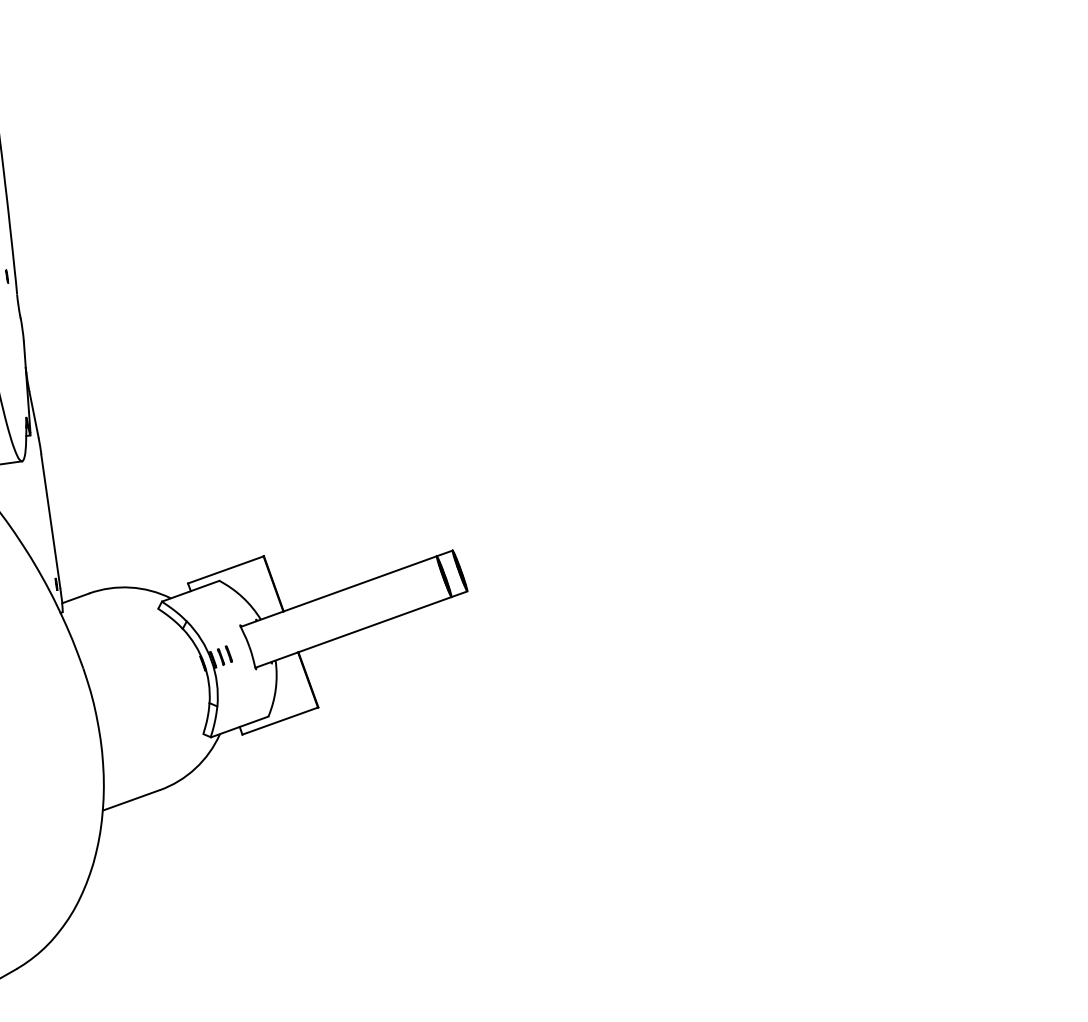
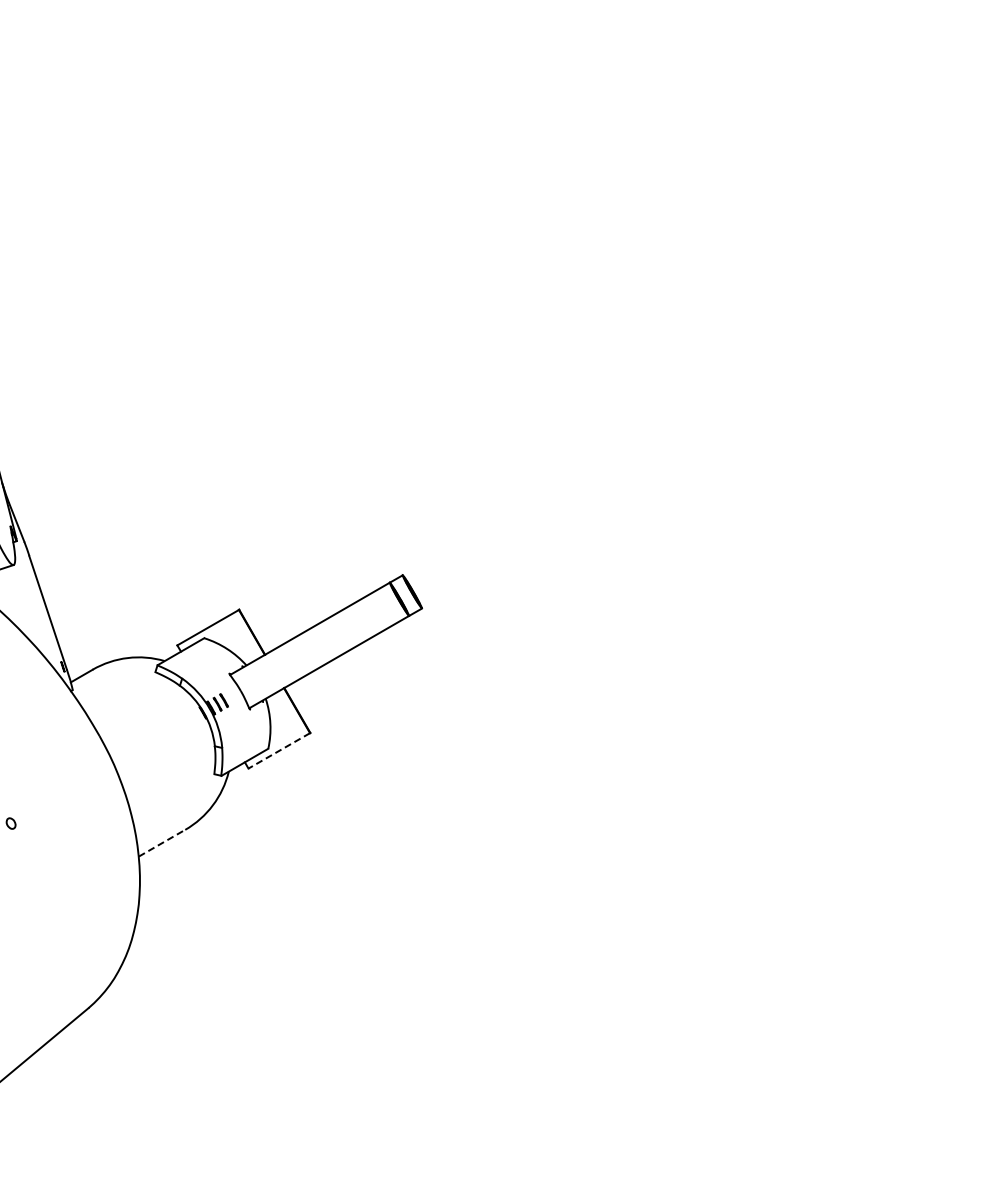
line: (280, 720) -> (279, 750), solid -> dashed
line: (131, 800) -> (162, 843), solid -> dashed

